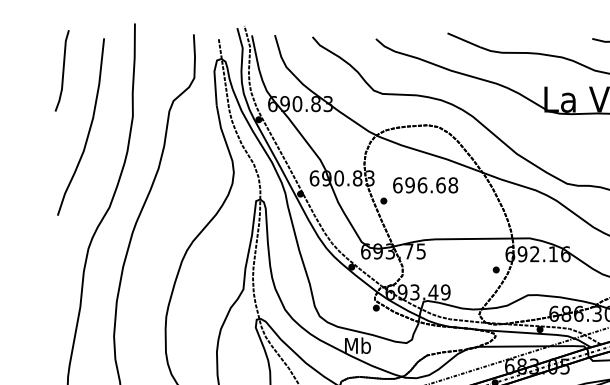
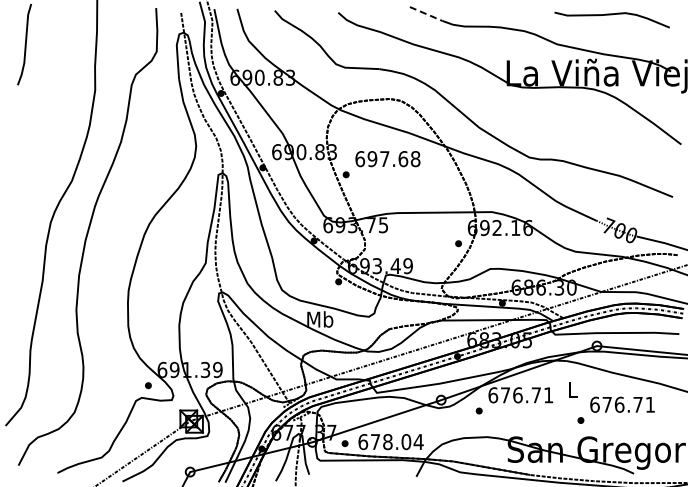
line: (464, 39) -> (426, 13), solid -> dashed
curve: (89, 127) -> (51, 101), removed
text: (422, 185) -> (384, 159), 696.68 -> 697.68

